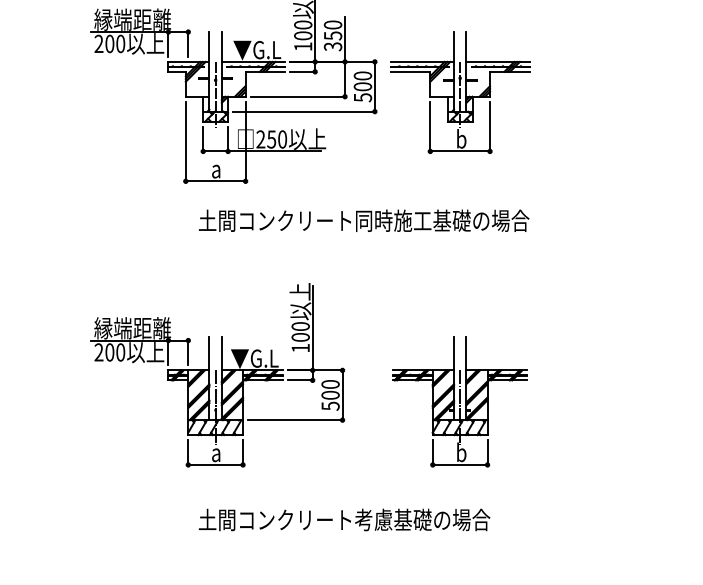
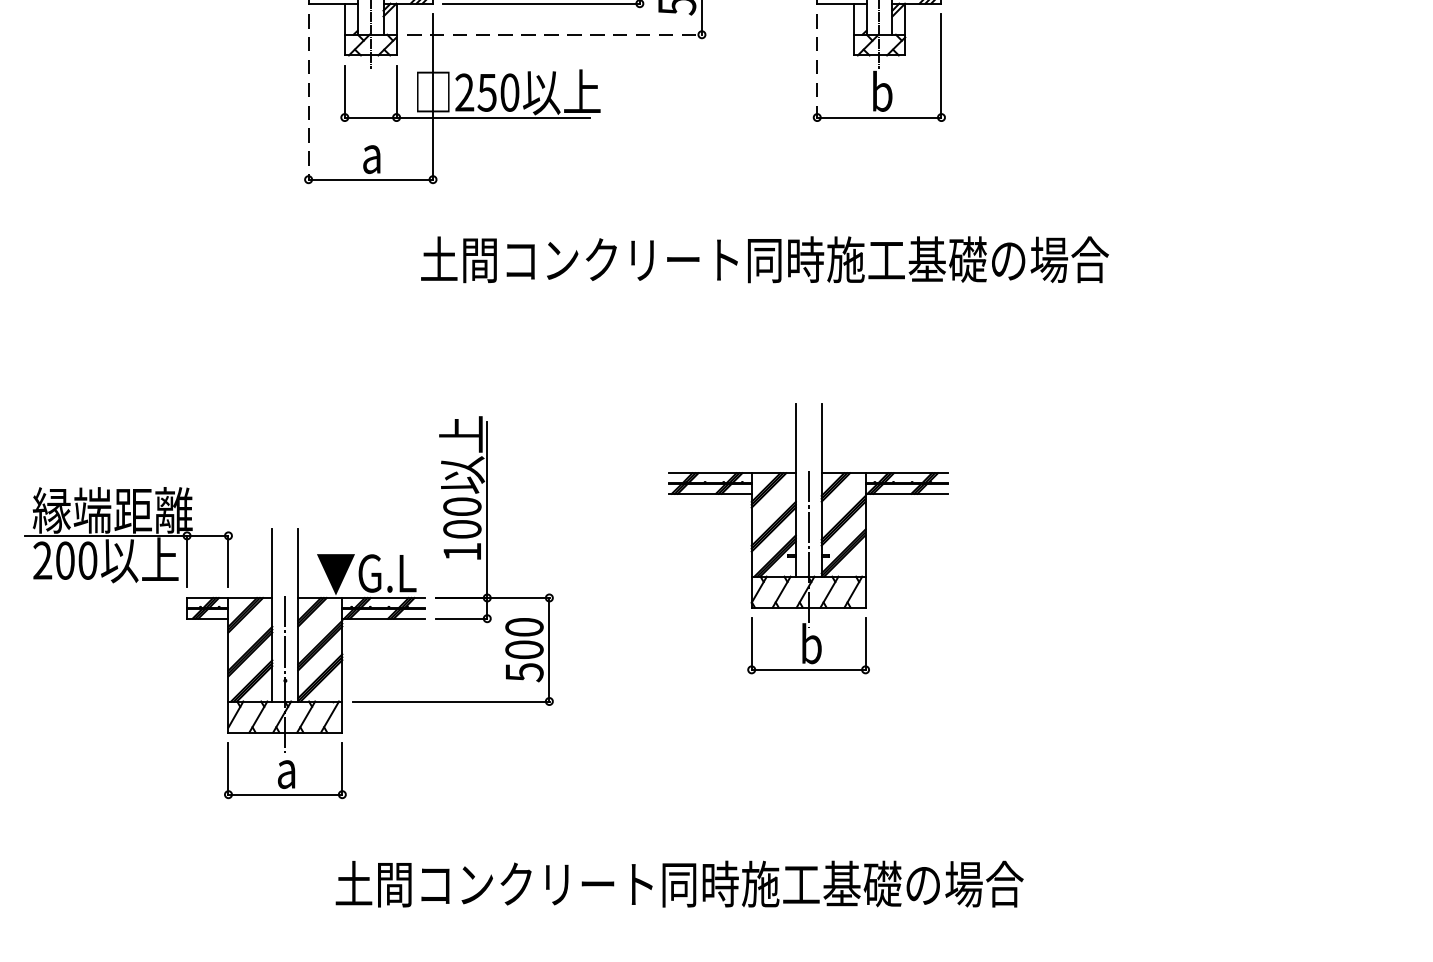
line: (304, 111) -> (555, 34), solid -> dashed
line: (430, 126) -> (817, 65), solid -> dashed
line: (185, 141) -> (307, 96), solid -> dashed
text: (364, 220) -> (765, 259), moved
part: (217, 375) -> (289, 608), moved
part: (459, 401) -> (807, 537), moved
text: (442, 519) -> (842, 883), 土間コンクリート考慮基礎の場合 -> 土間コンクリート同時施工基礎の場合

